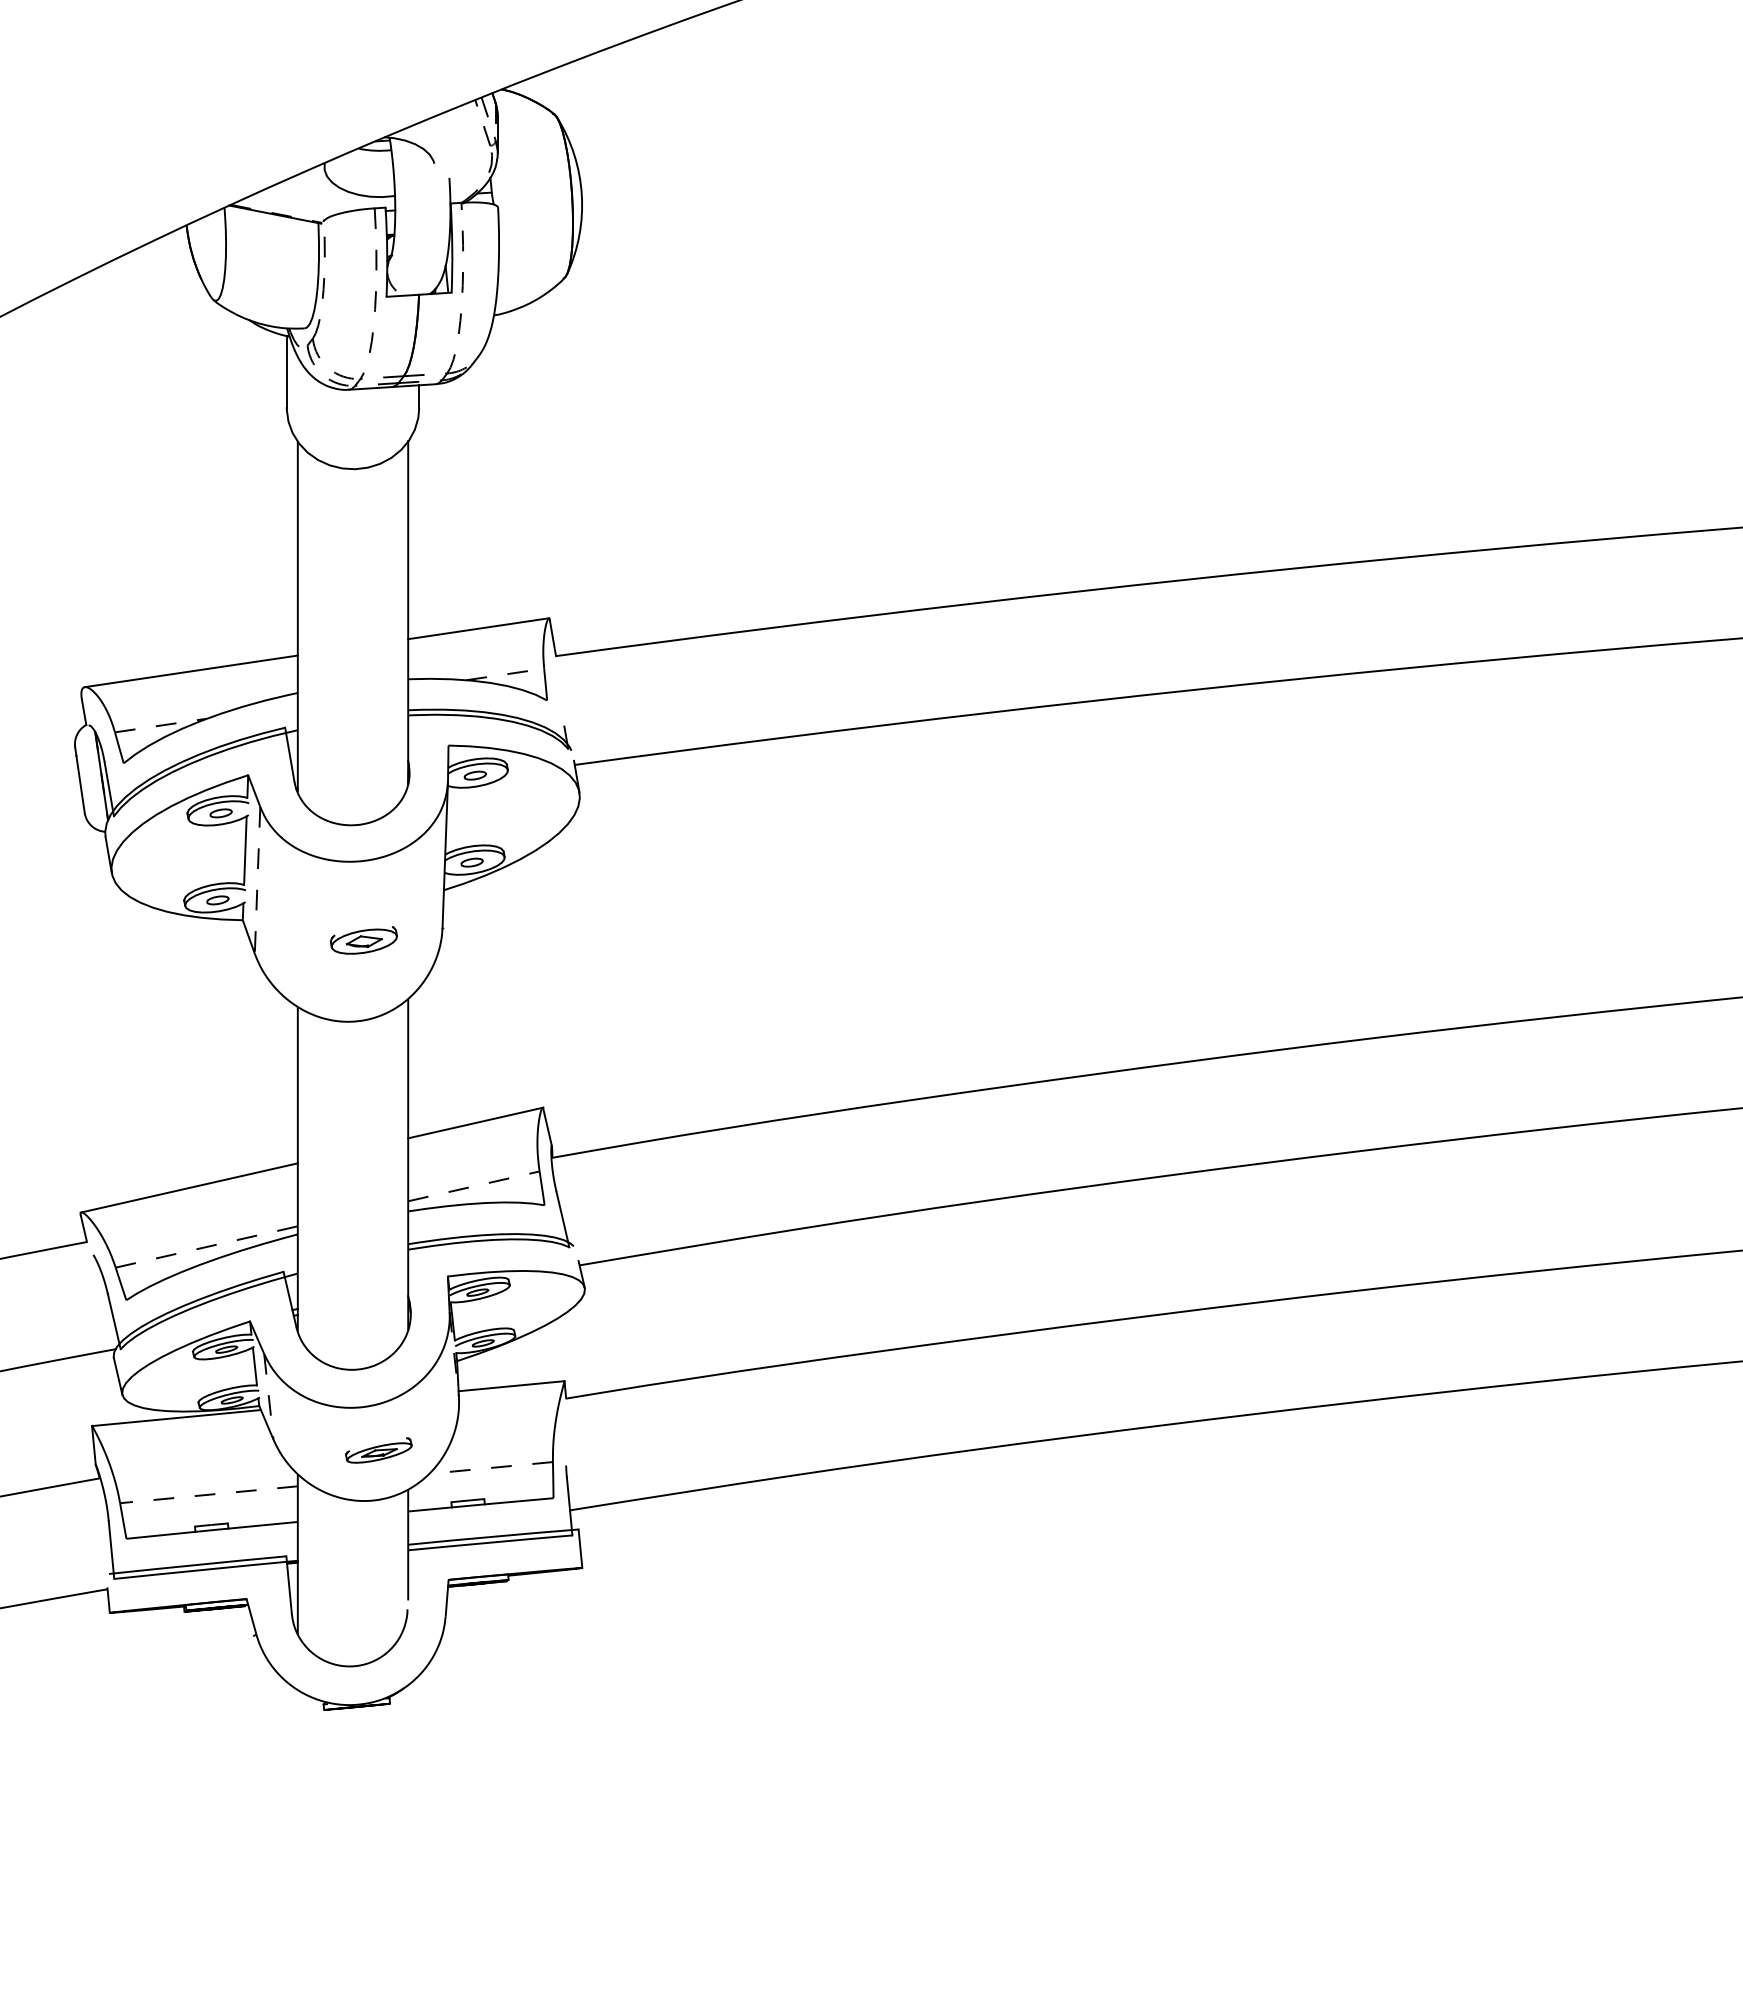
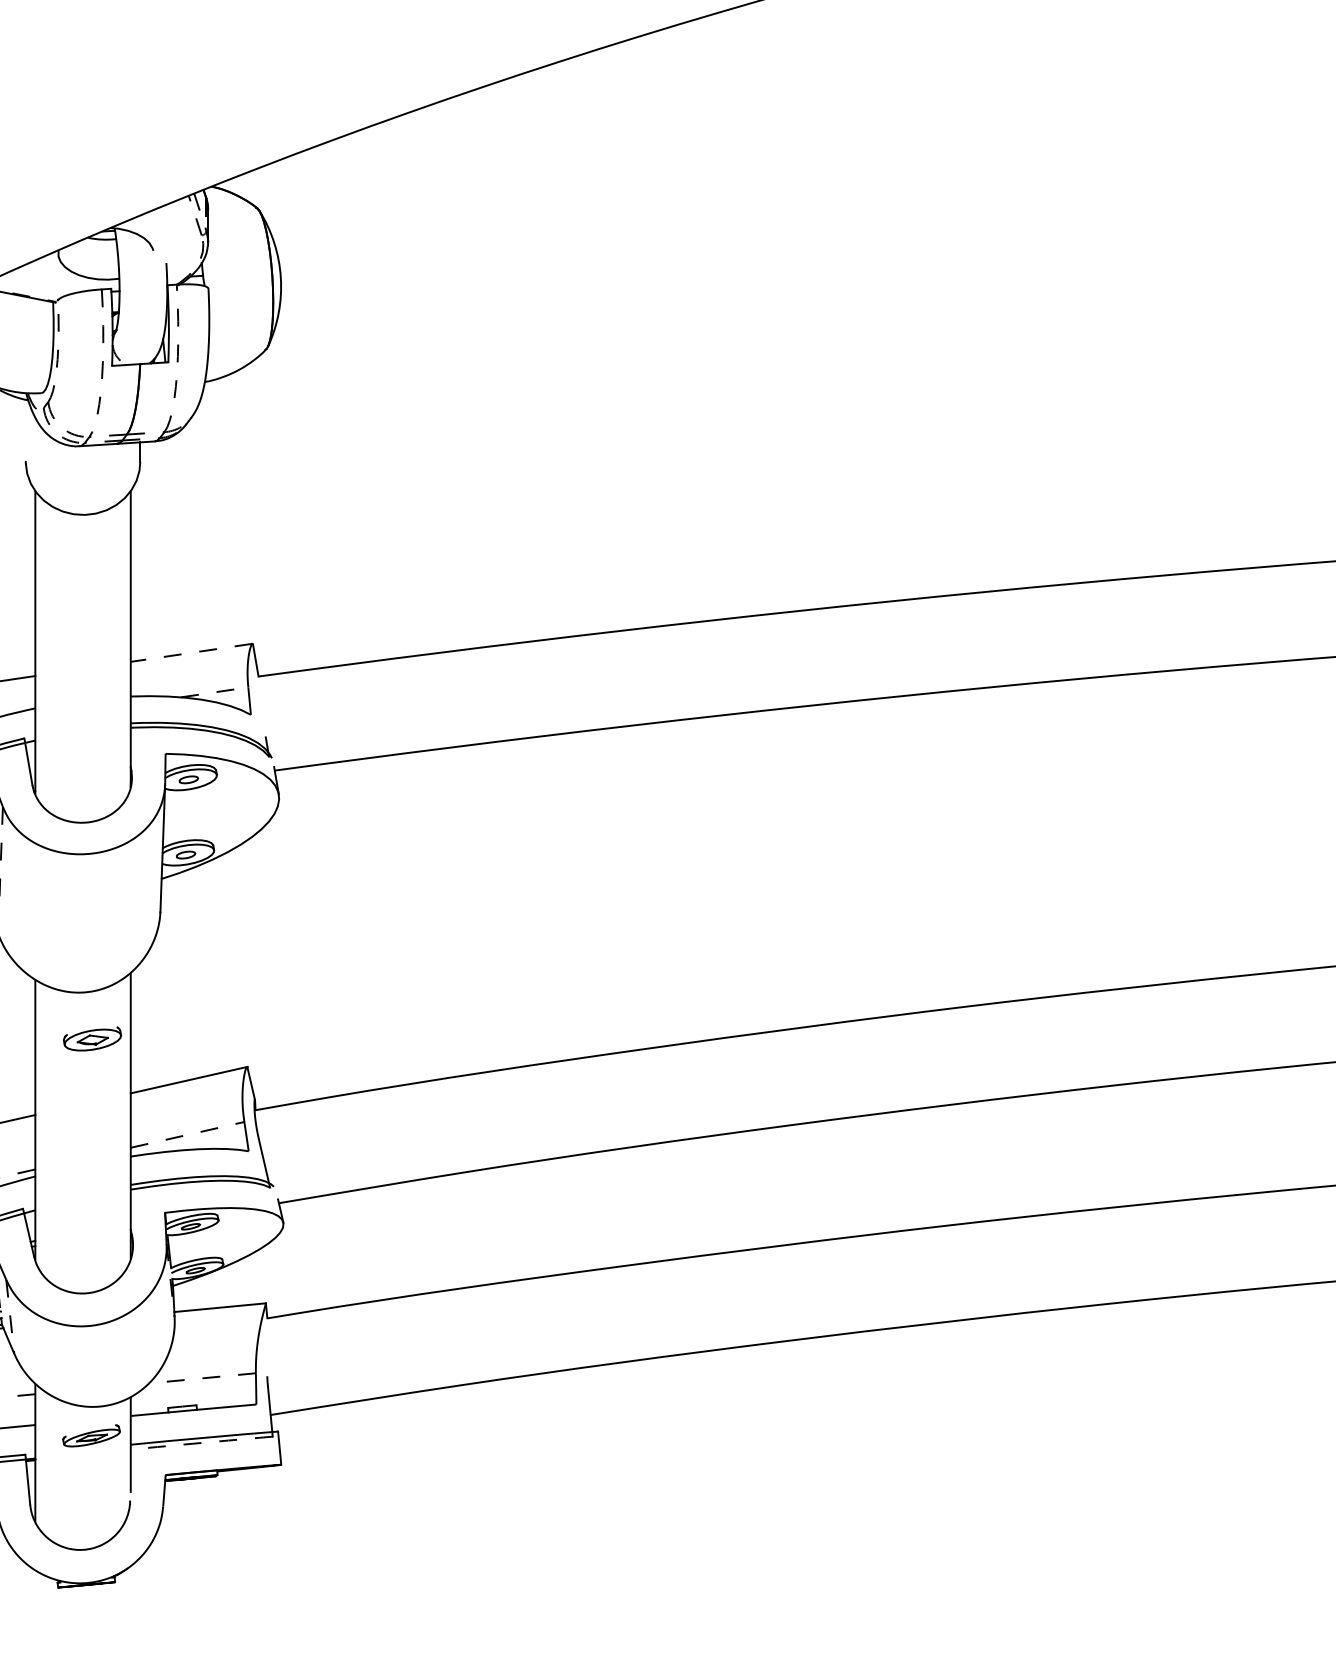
line: (286, 371) -> (25, 430), removed
line: (478, 628) -> (191, 652), solid -> dashed
part: (363, 940) -> (92, 1039), moved
part: (378, 1450) -> (91, 1435), moved
arc: (490, 1542) -> (201, 1442), solid -> dashed

